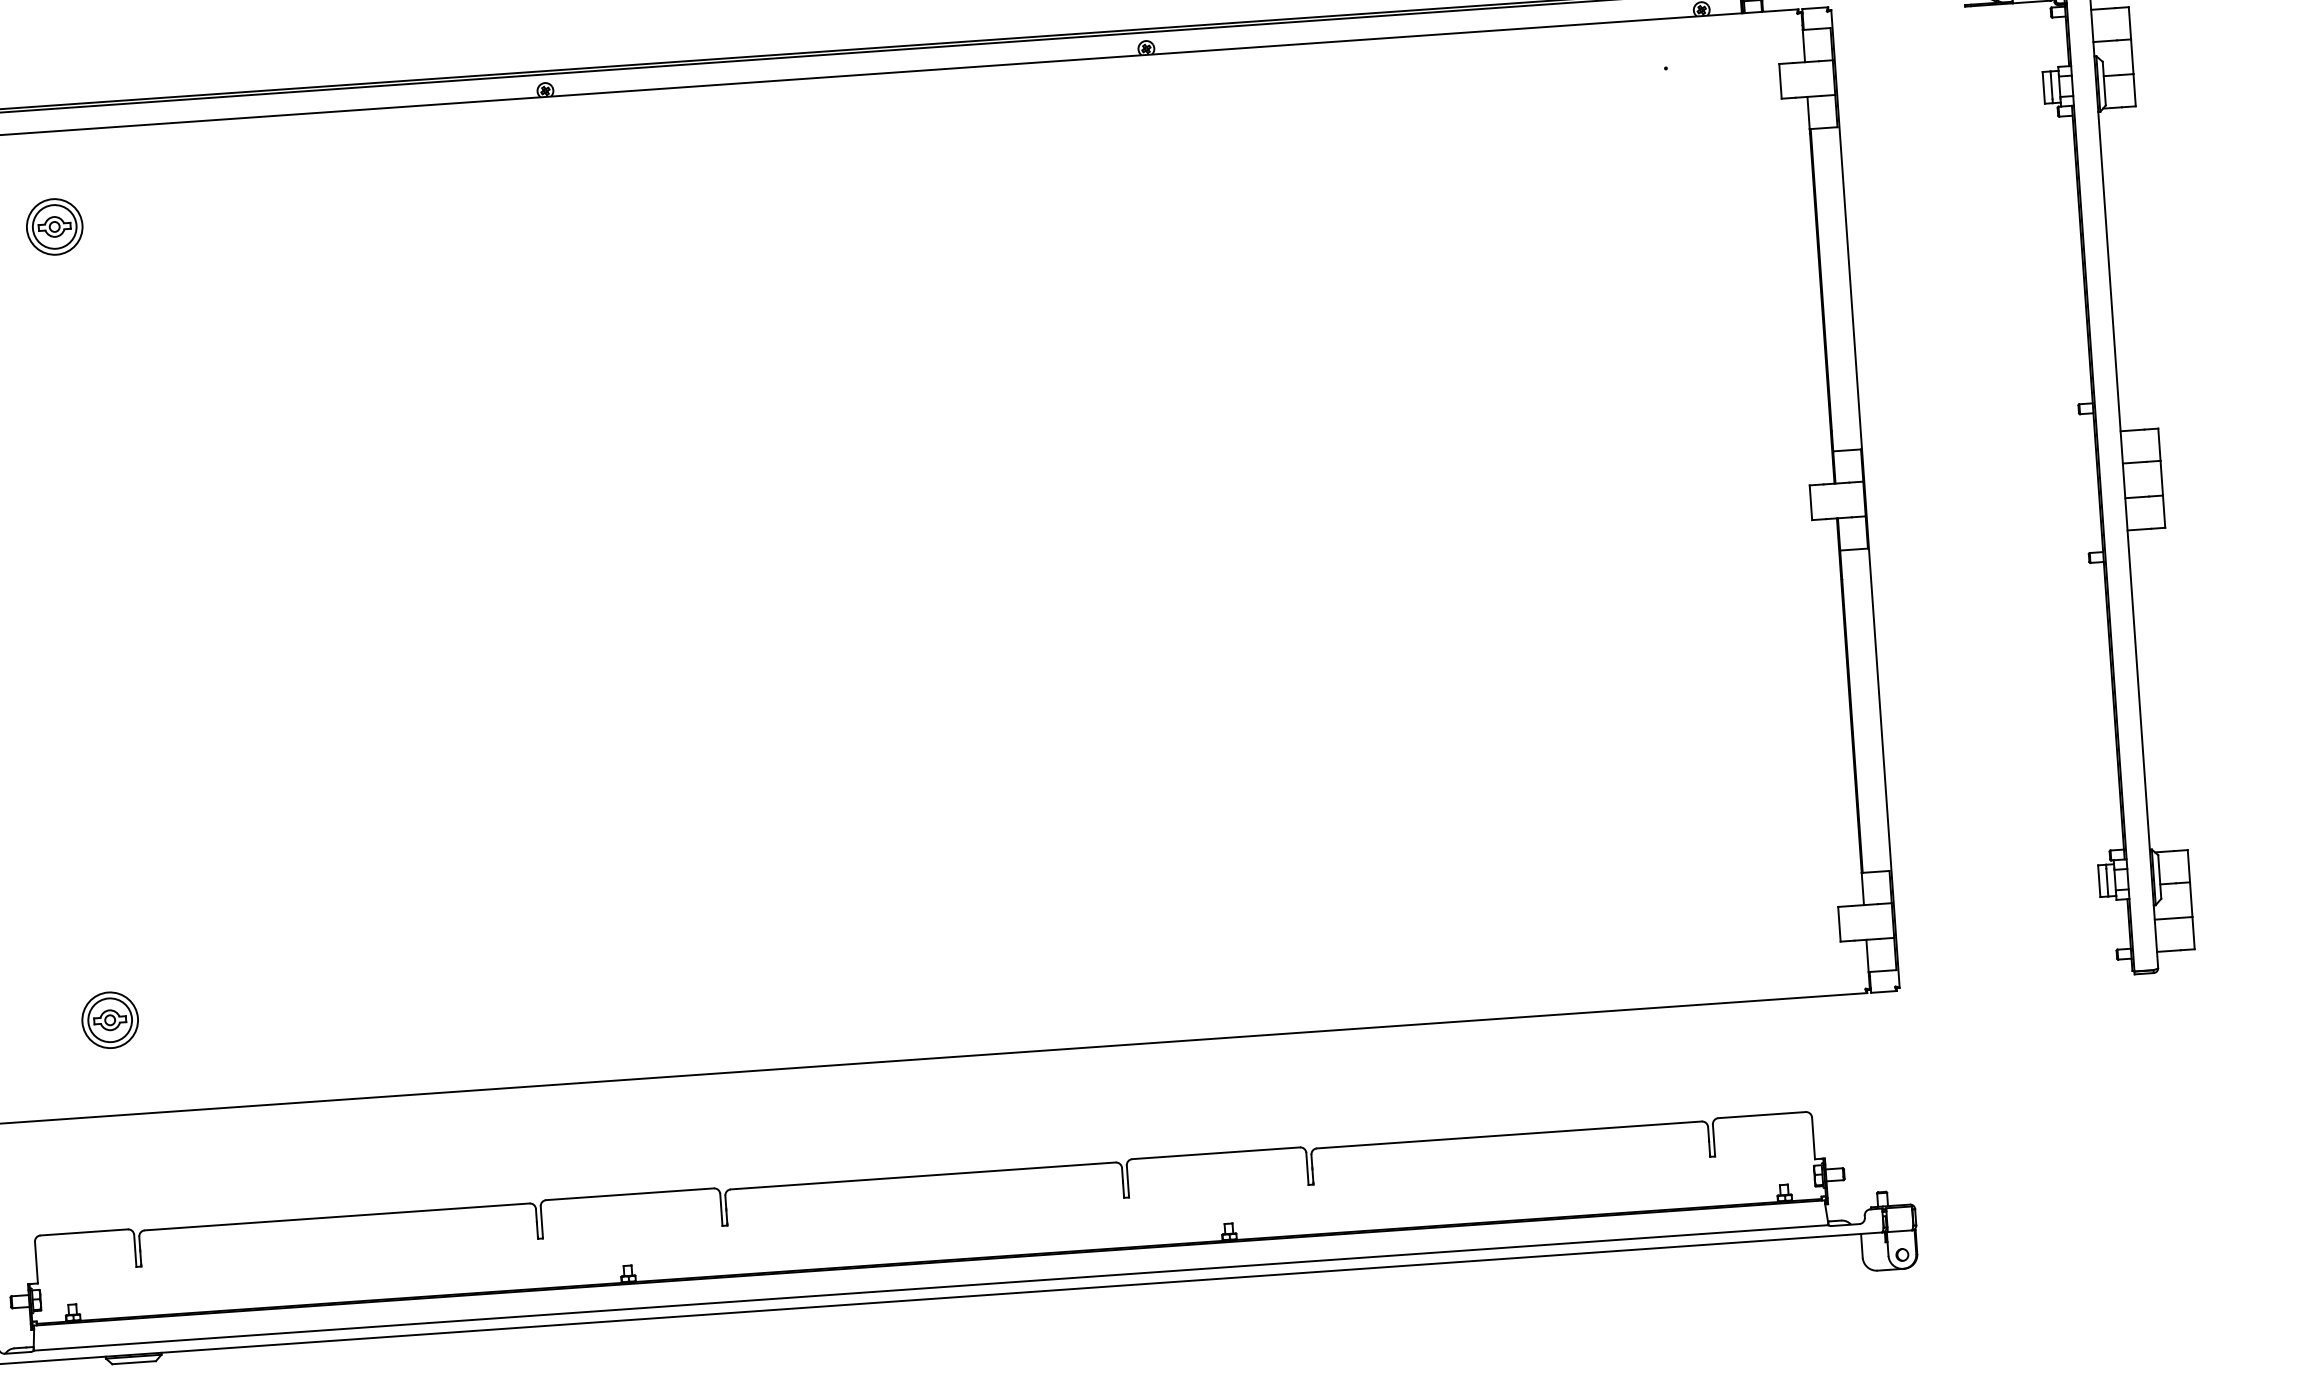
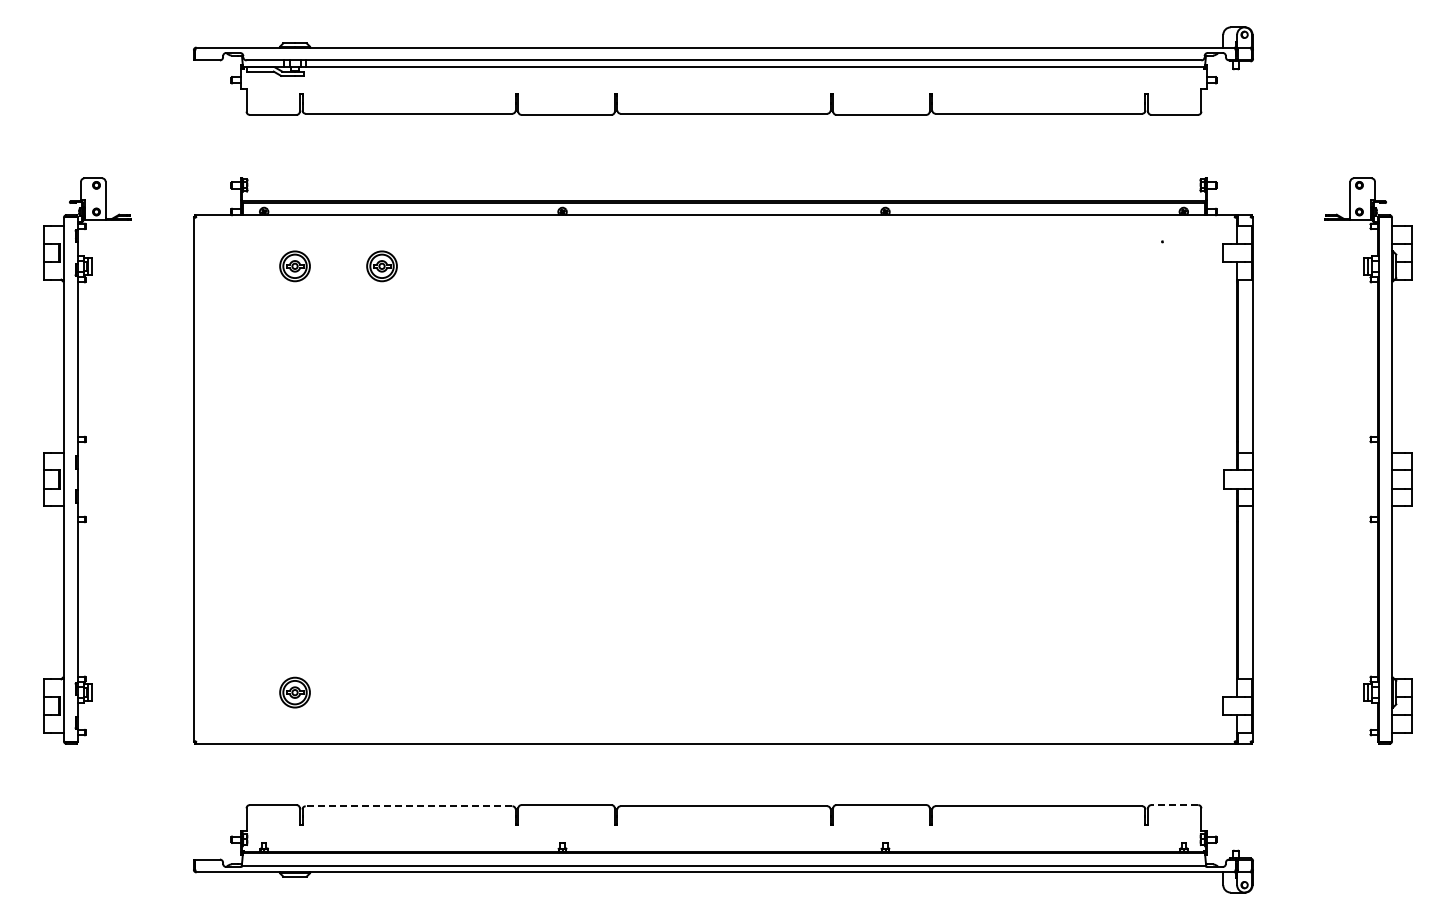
part: (215, 215) -> (381, 266), added
line: (1761, 1115) -> (1174, 805), solid -> dashed
line: (336, 1217) -> (408, 806), solid -> dashed

